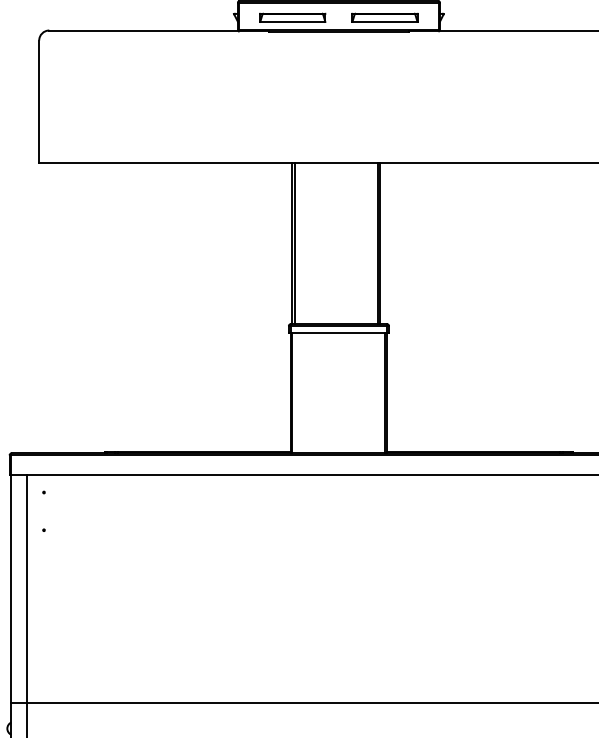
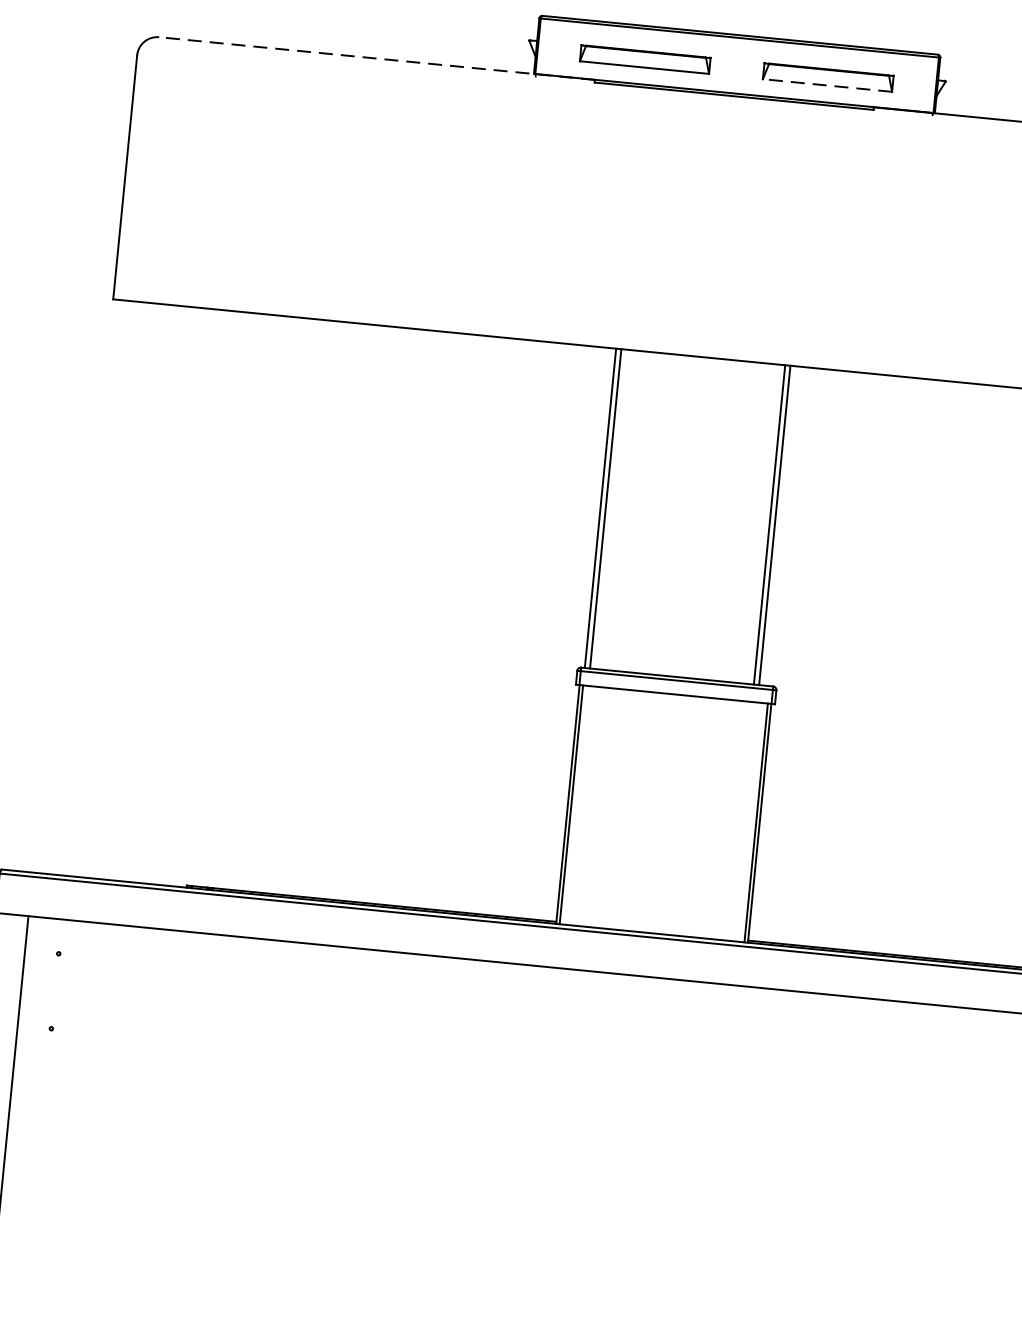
line: (384, 21) -> (826, 84), solid -> dashed
line: (159, 30) -> (378, 58), solid -> dashed

